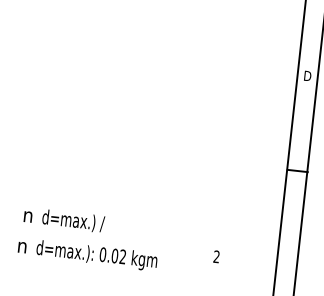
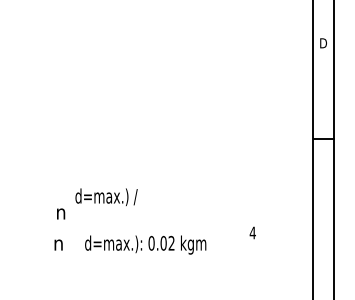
text: (73, 220) -> (106, 196), moved
text: (96, 255) -> (145, 244), moved
text: (216, 256) -> (252, 232), 2 -> 4

